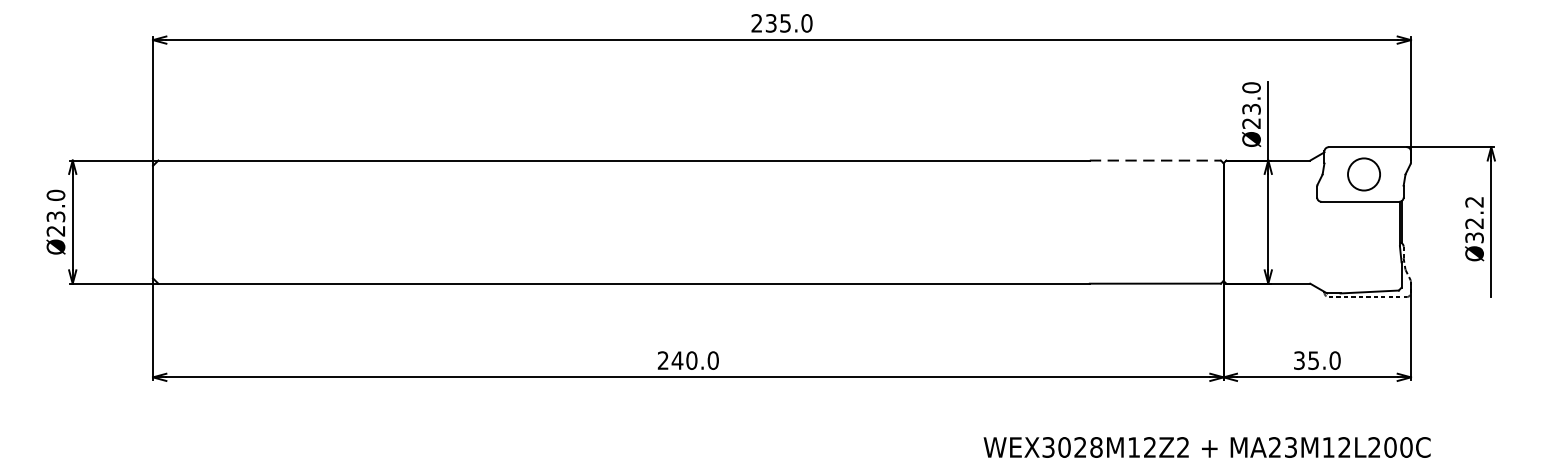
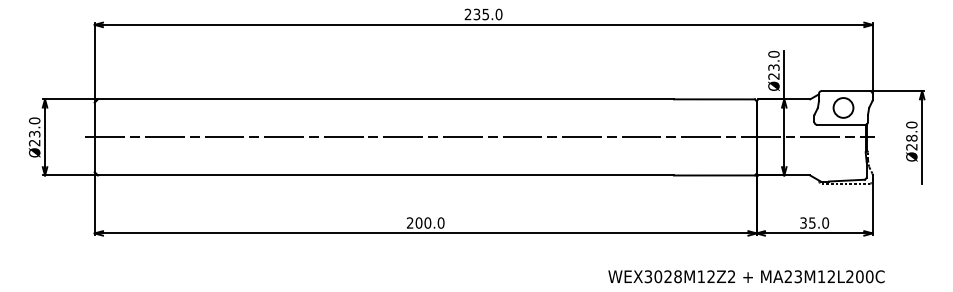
line: (1155, 160) -> (714, 99), dashed -> solid
text: (1474, 219) -> (911, 135), Ø32.2 -> Ø28.0
line: (775, 222) -> (479, 137), added
text: (676, 359) -> (418, 222), 240.0 -> 200.0

